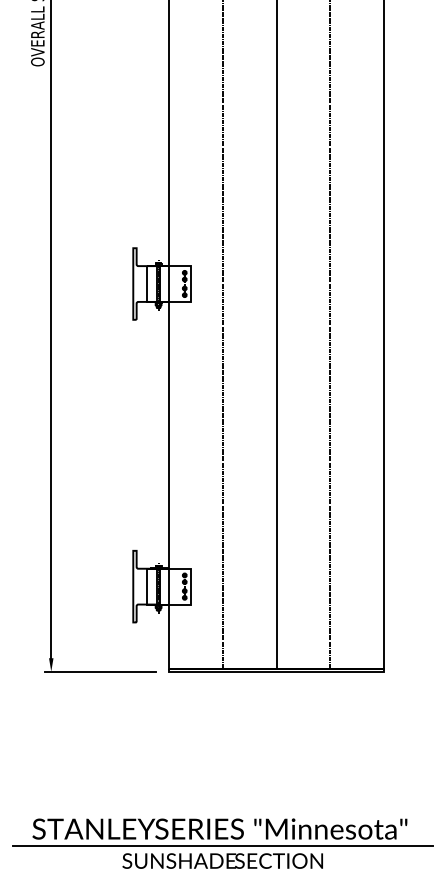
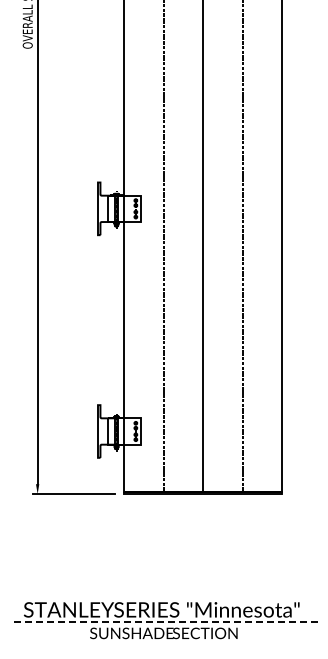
line: (222, 846) -> (163, 622), solid -> dashed

